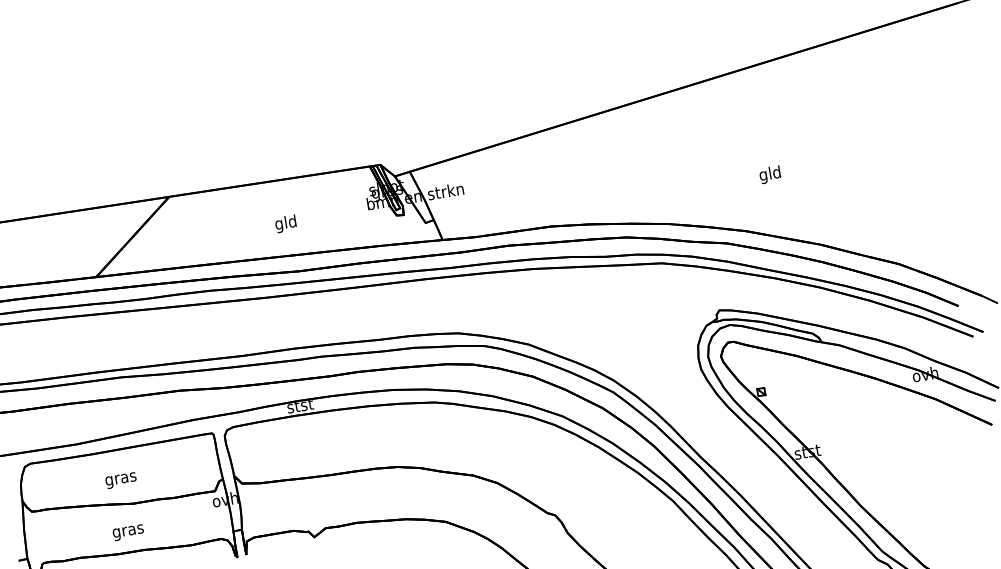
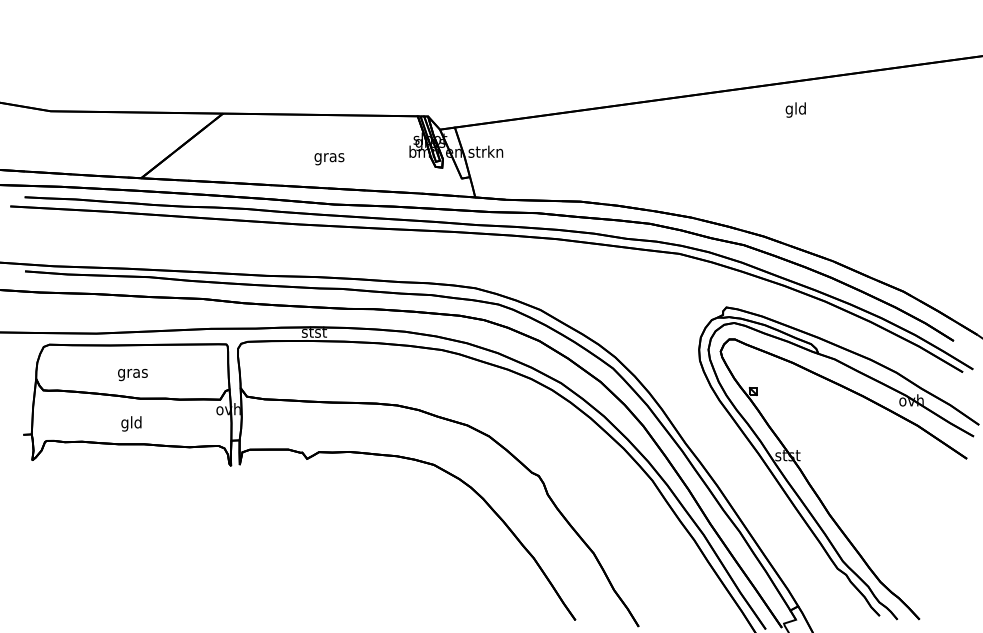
text: (769, 174) -> (795, 109), moved
text: (286, 223) -> (329, 157), gld -> gras
text: (127, 530) -> (131, 423), gras -> gld

